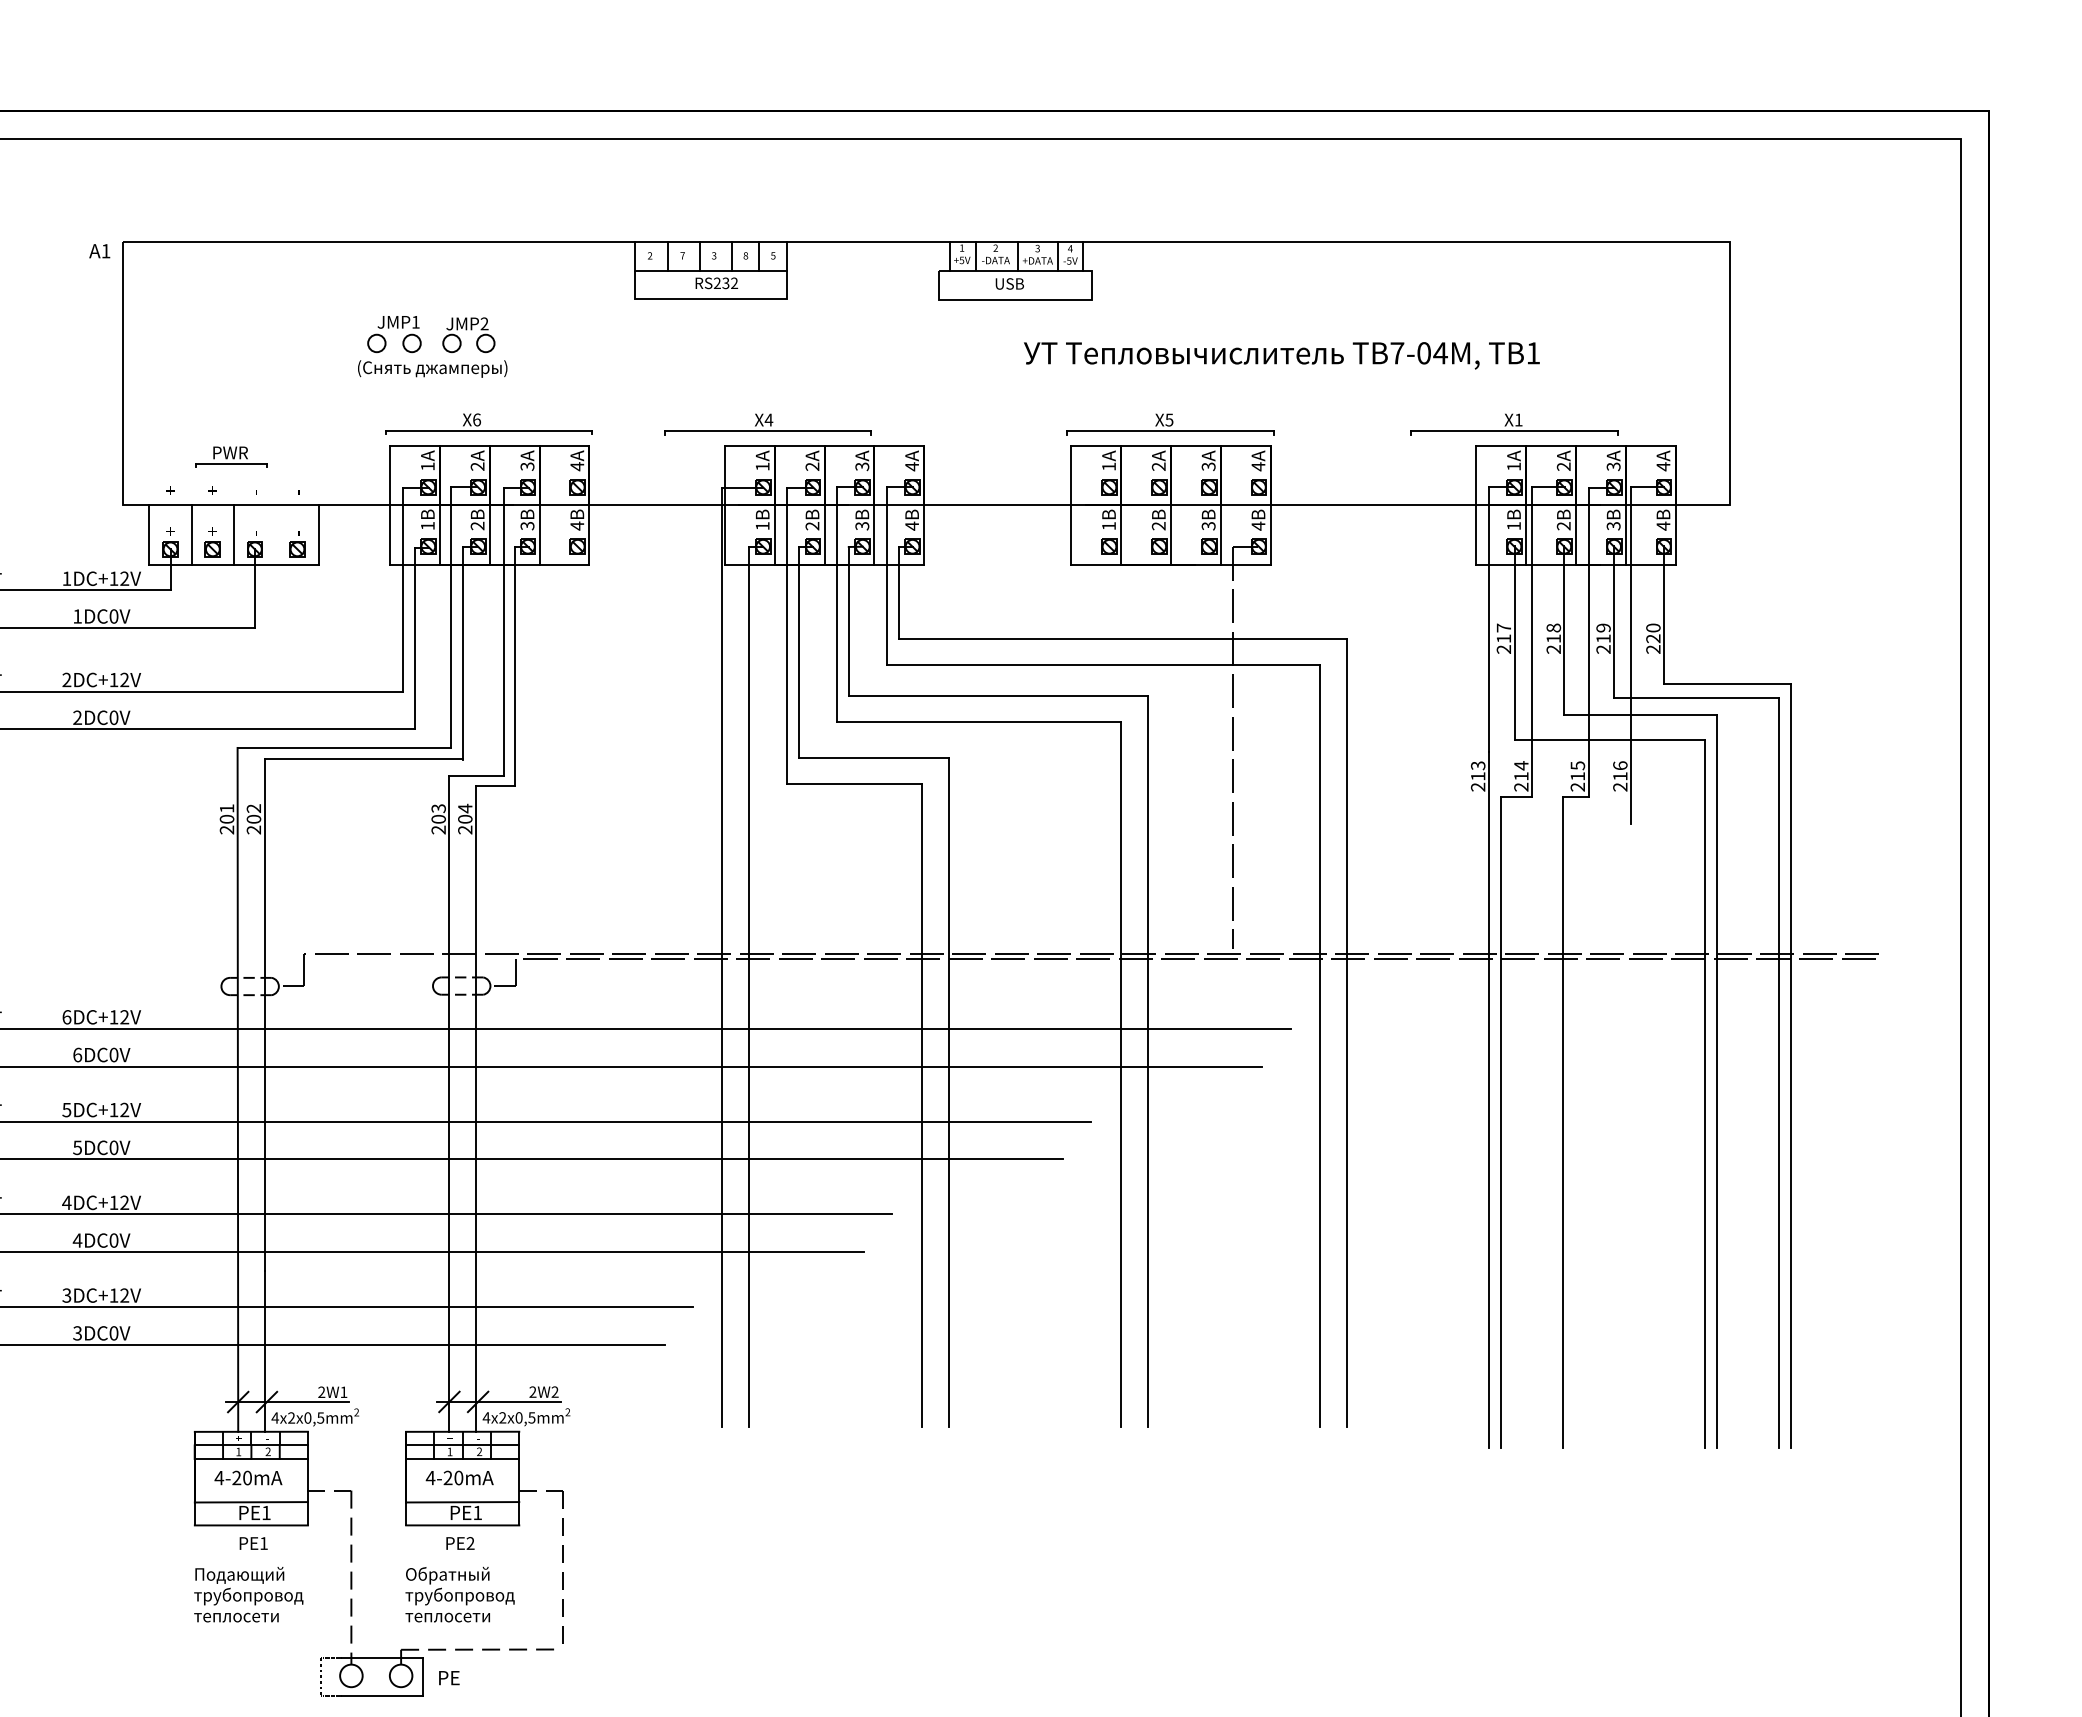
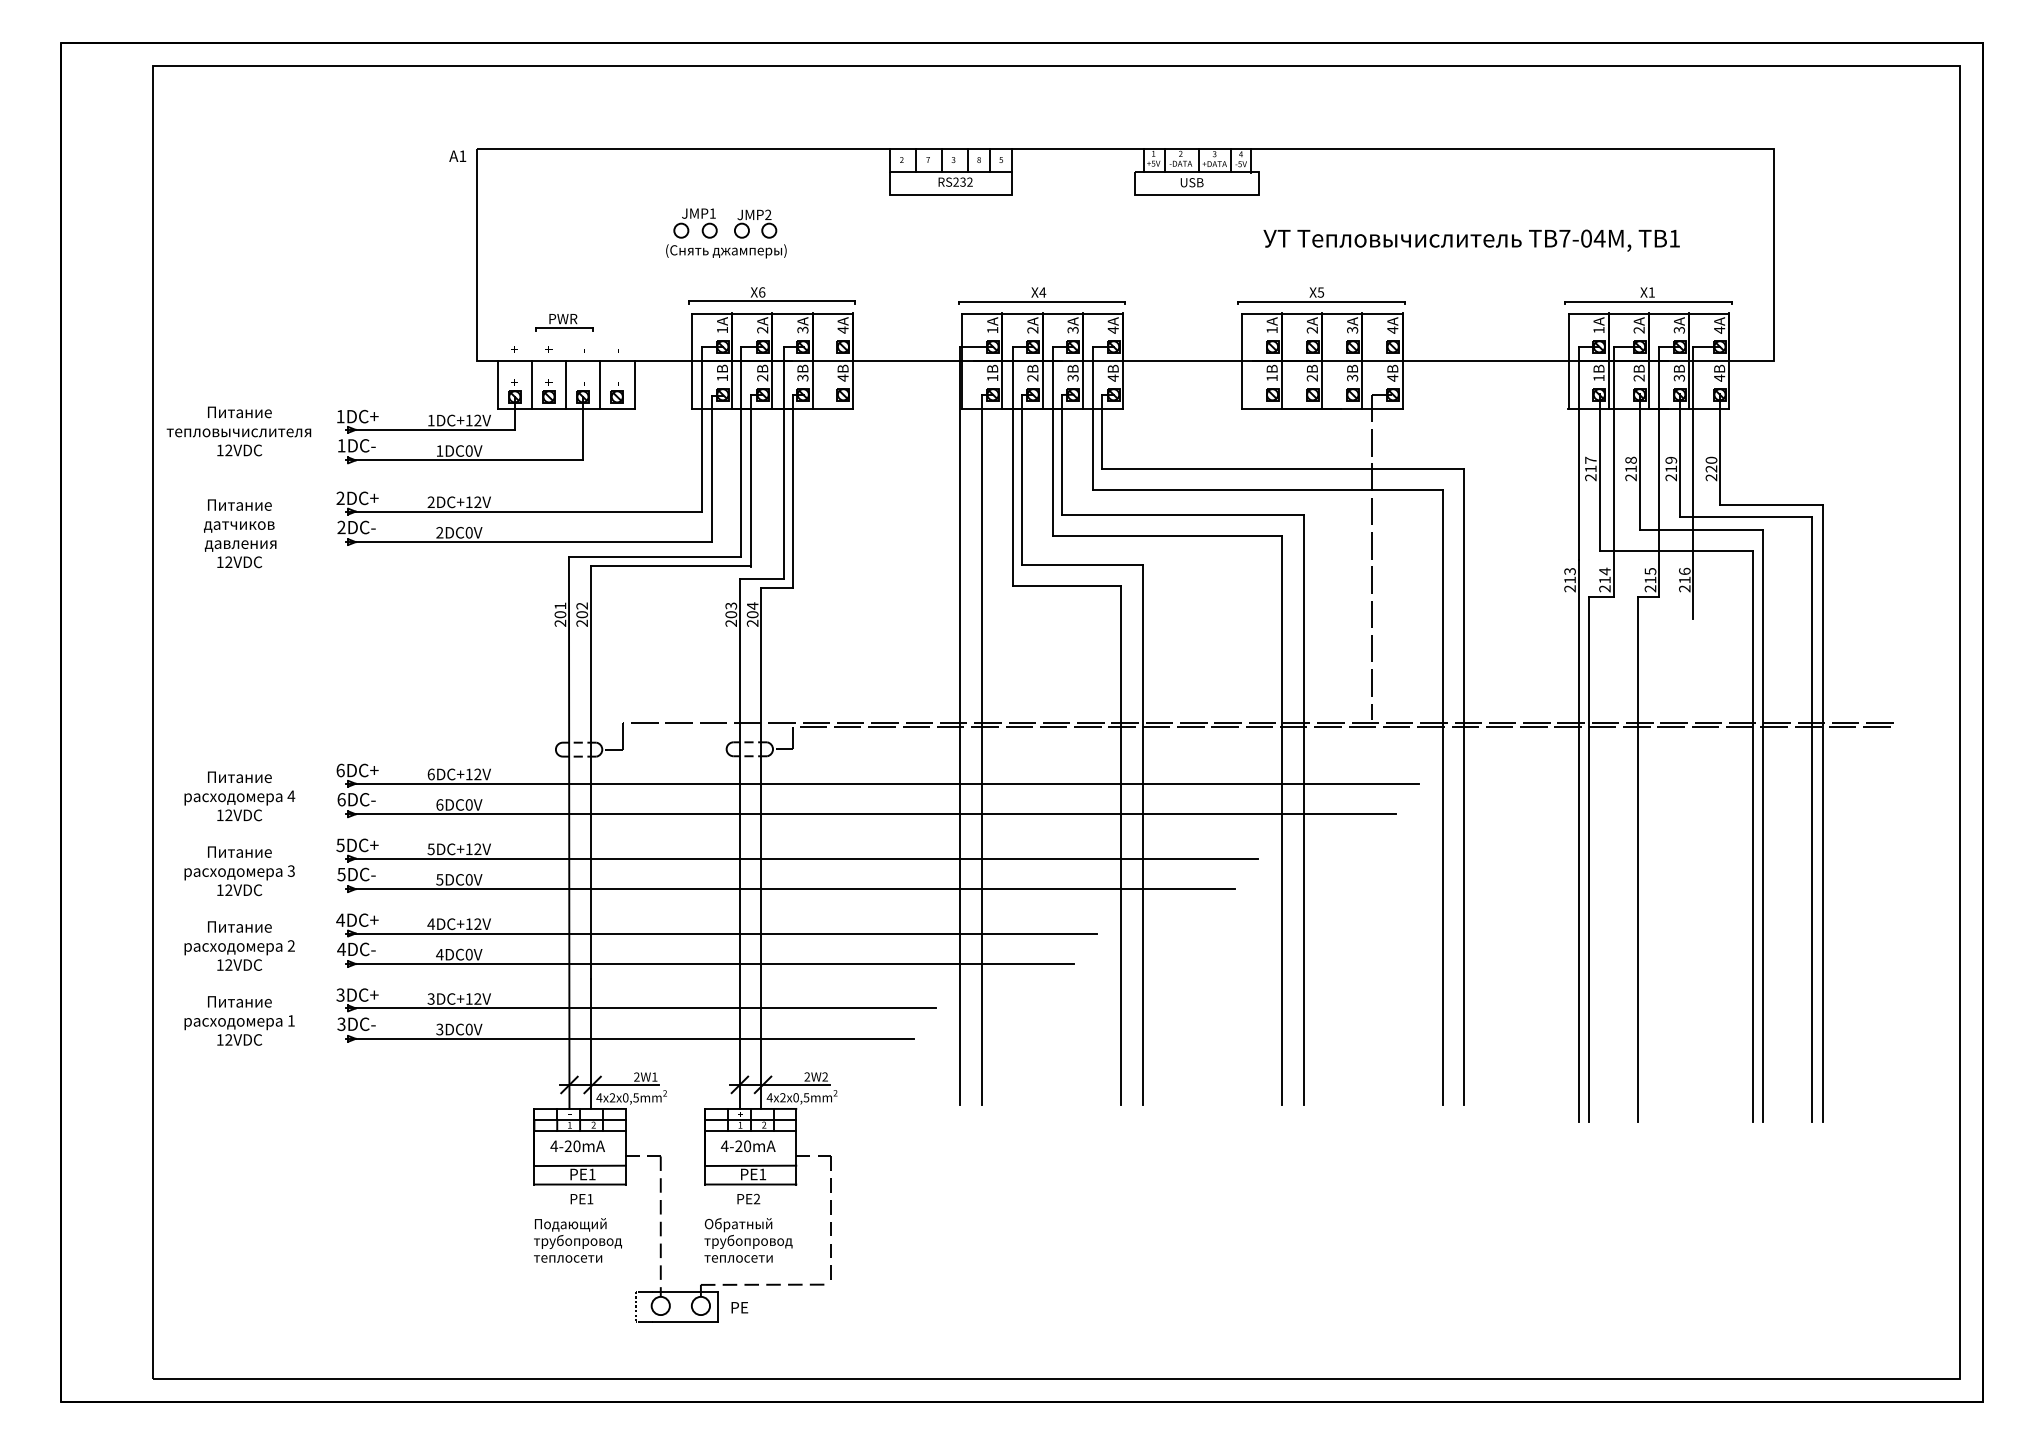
text: (1281, 355) -> (1471, 240), moved
part: (767, 423) -> (1041, 295), moved
part: (1514, 423) -> (1648, 295), moved
line: (276, 535) -> (600, 385), added

